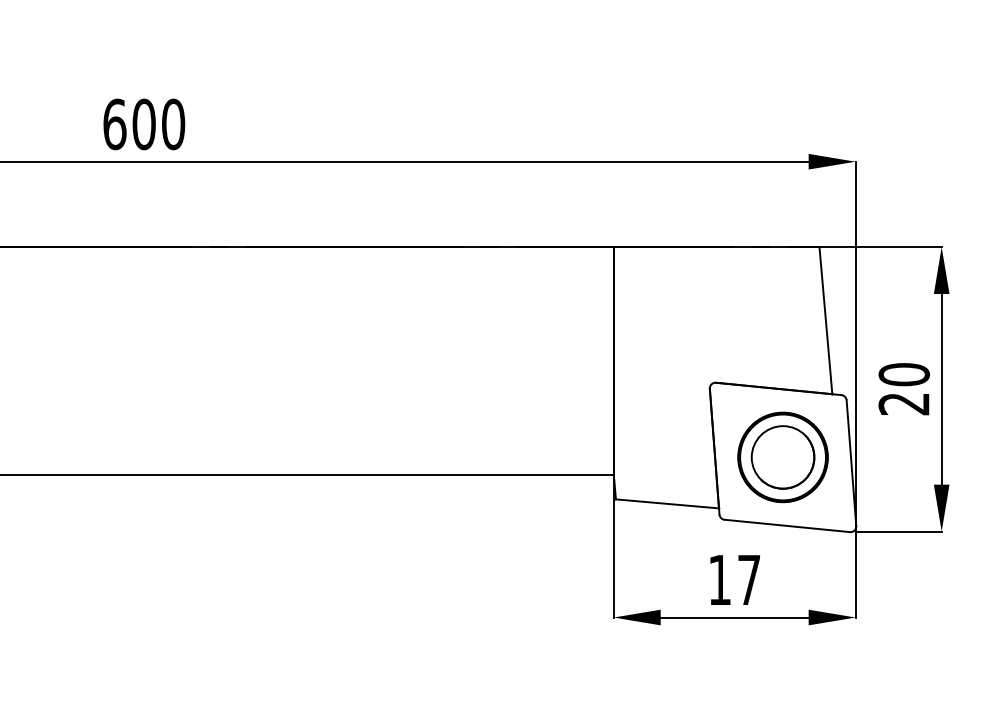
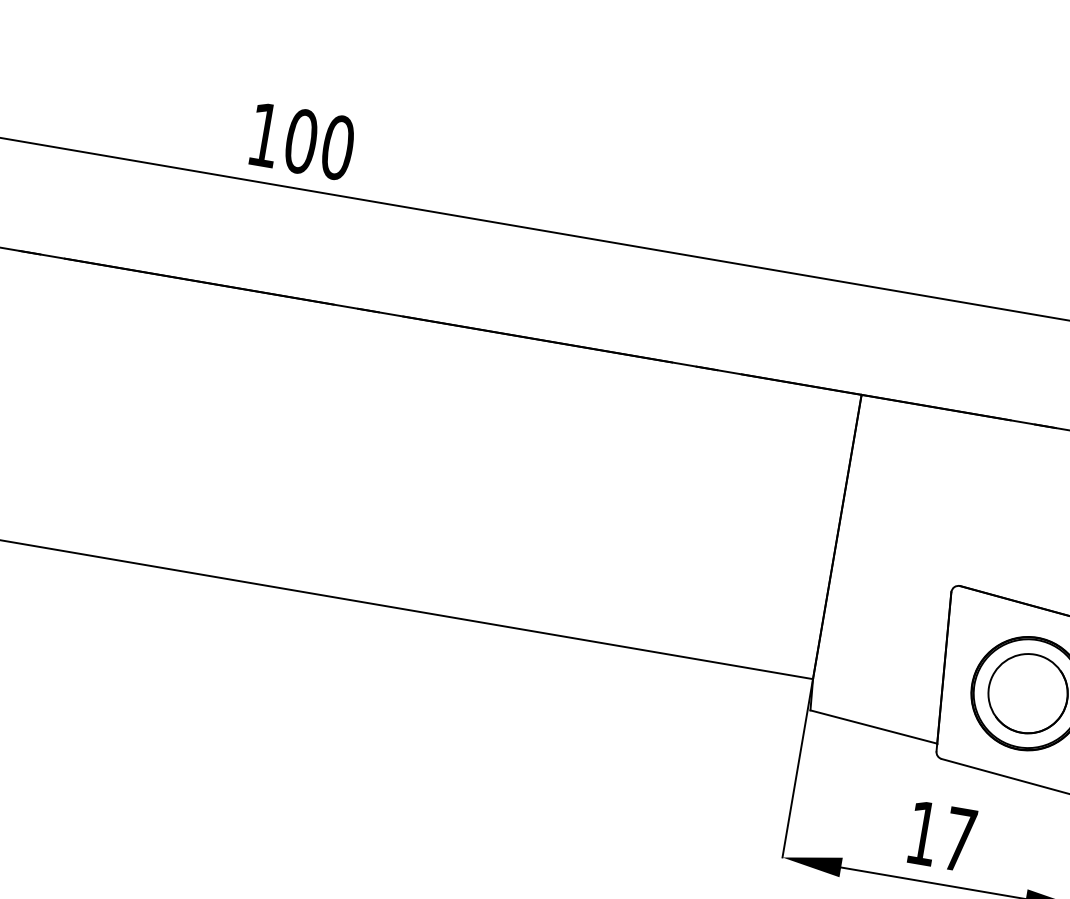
text: (114, 124) -> (264, 135), 600 -> 100

